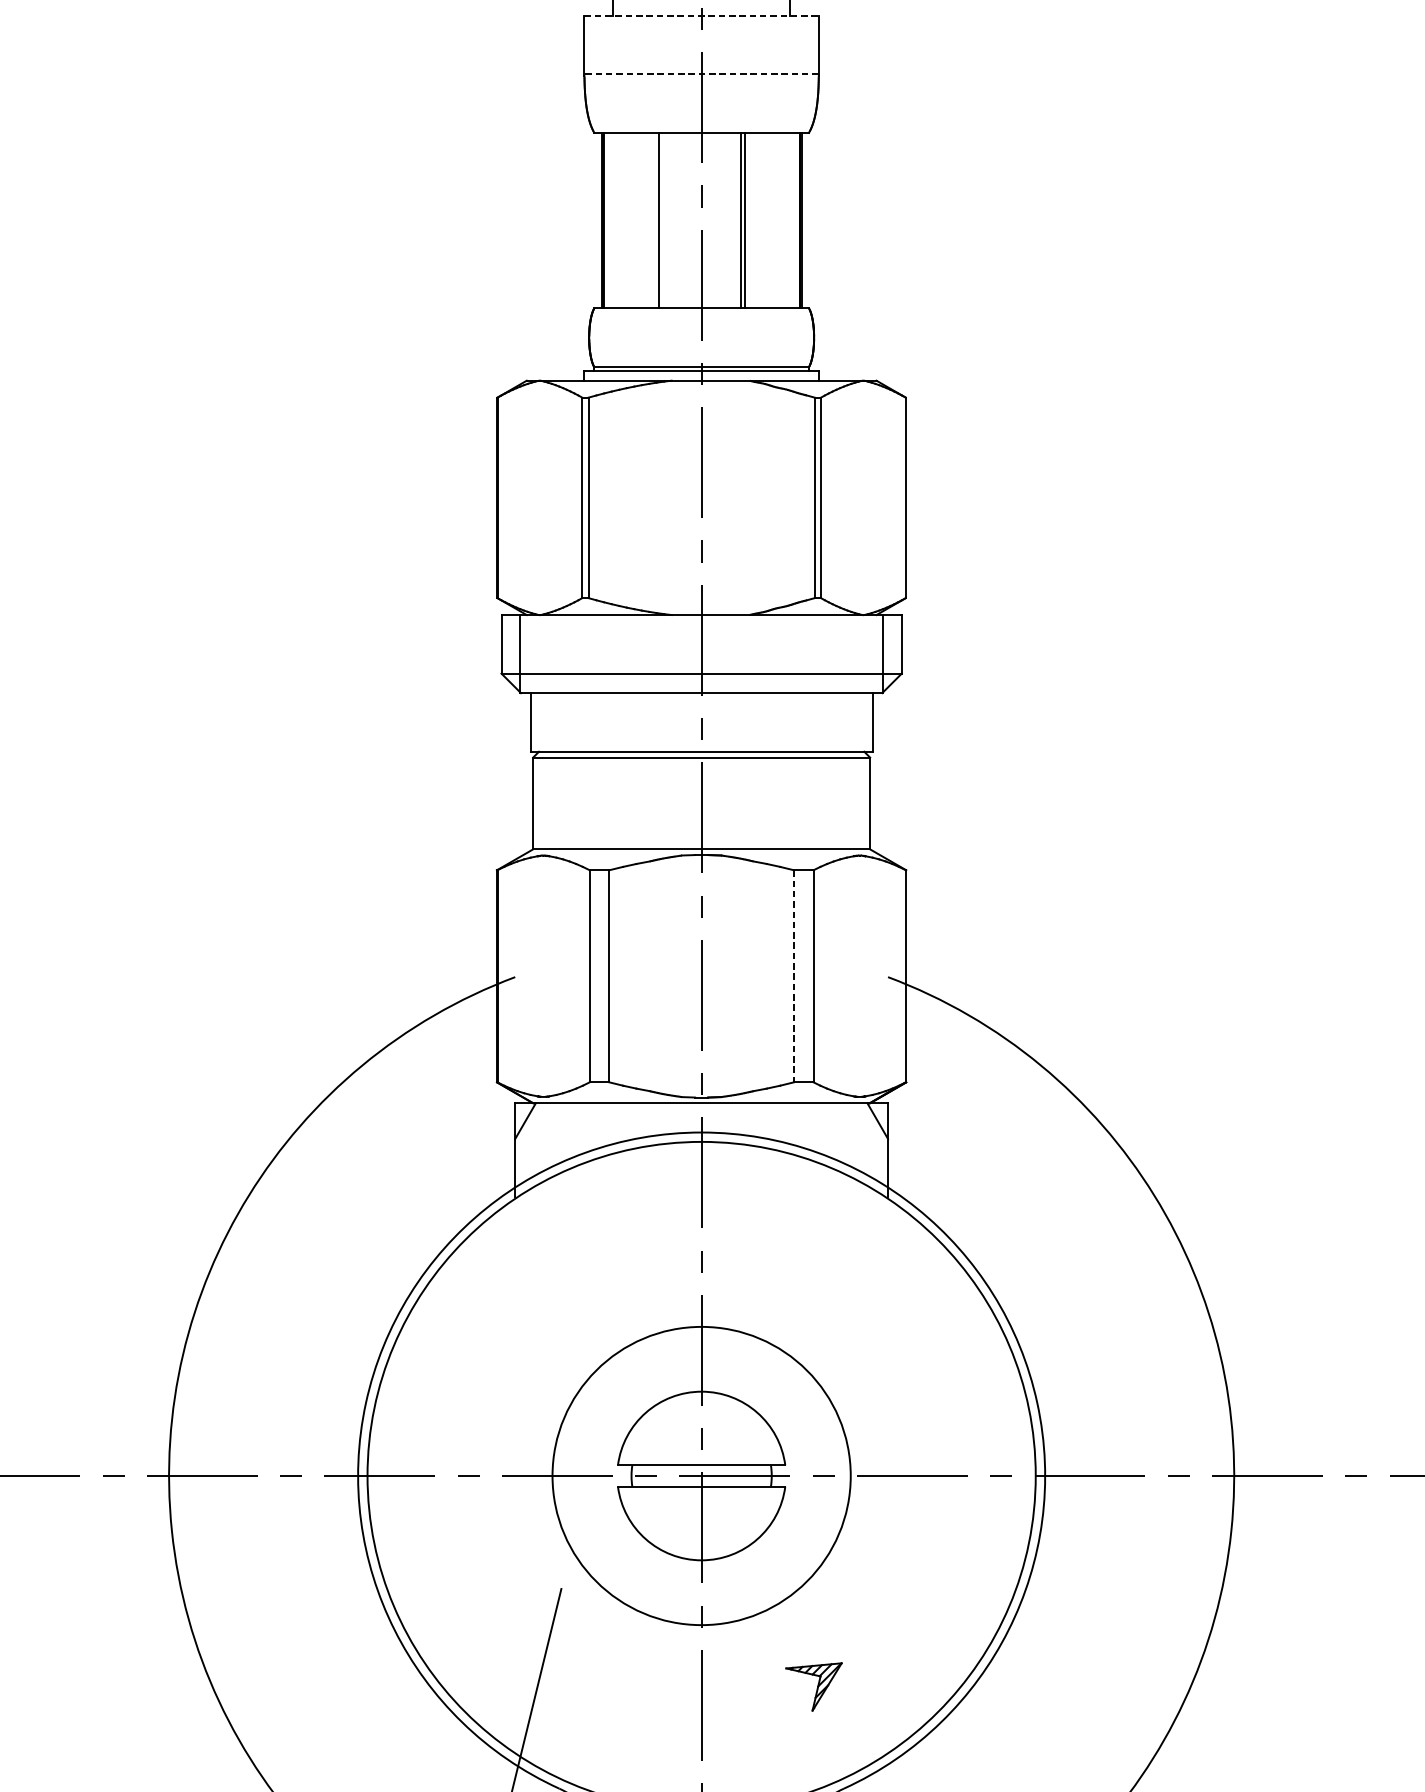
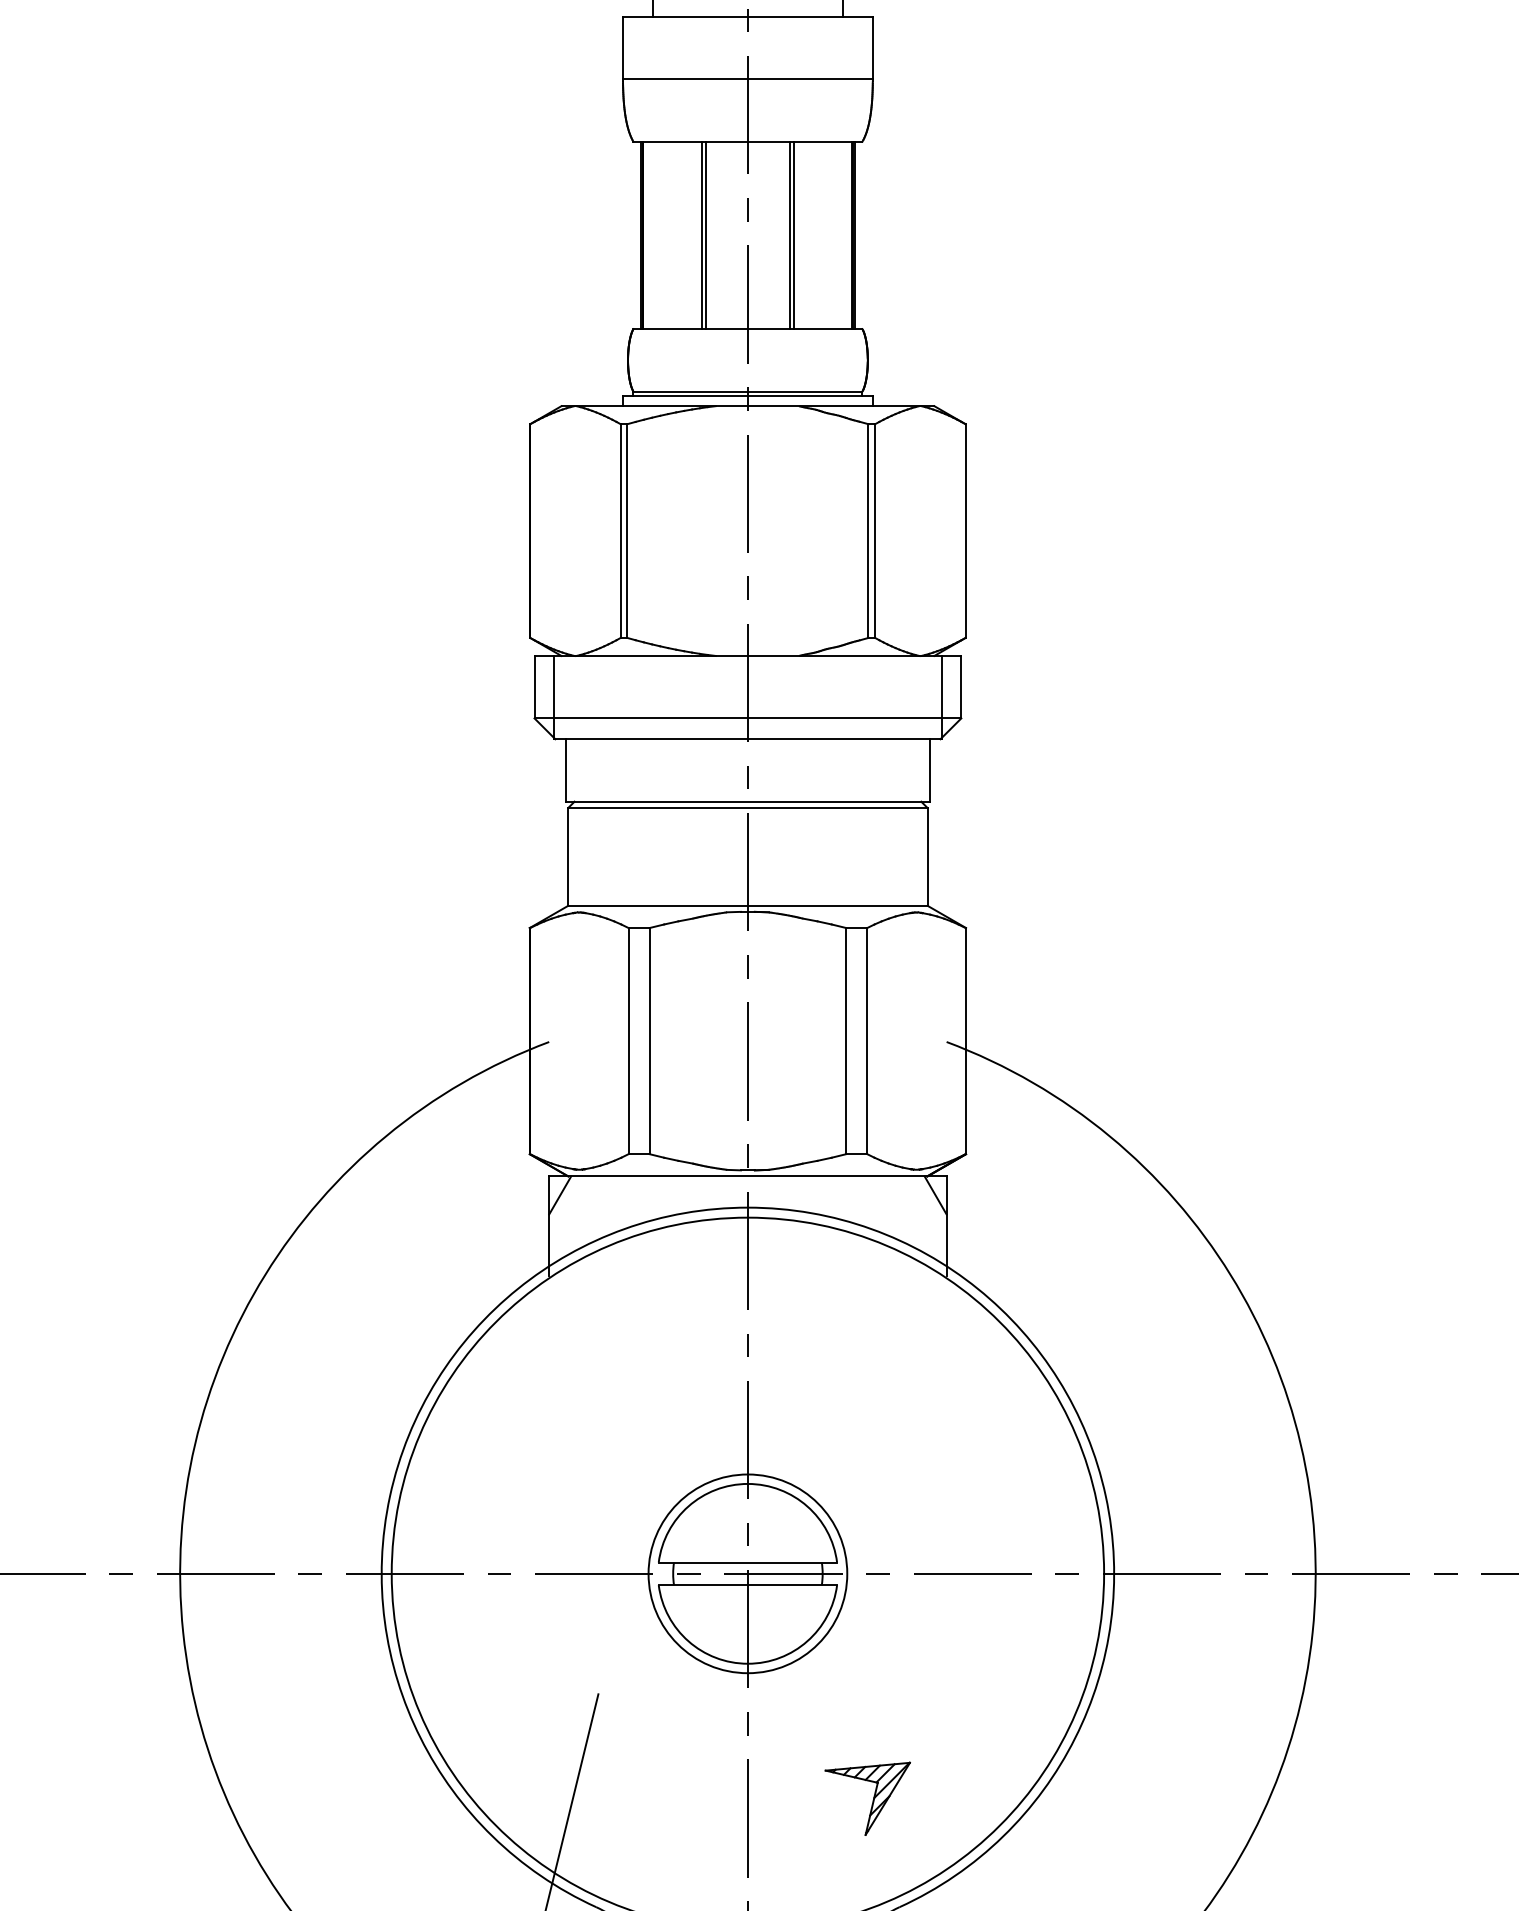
line: (701, 15) -> (747, 16), dashed -> solid
line: (701, 74) -> (747, 79), dashed -> solid
line: (662, 220) -> (706, 235), added
line: (794, 976) -> (846, 1041), dashed -> solid
circle: (701, 1475) -> (747, 1573), size x0.62
part: (813, 1686) -> (867, 1798), size x1.43

